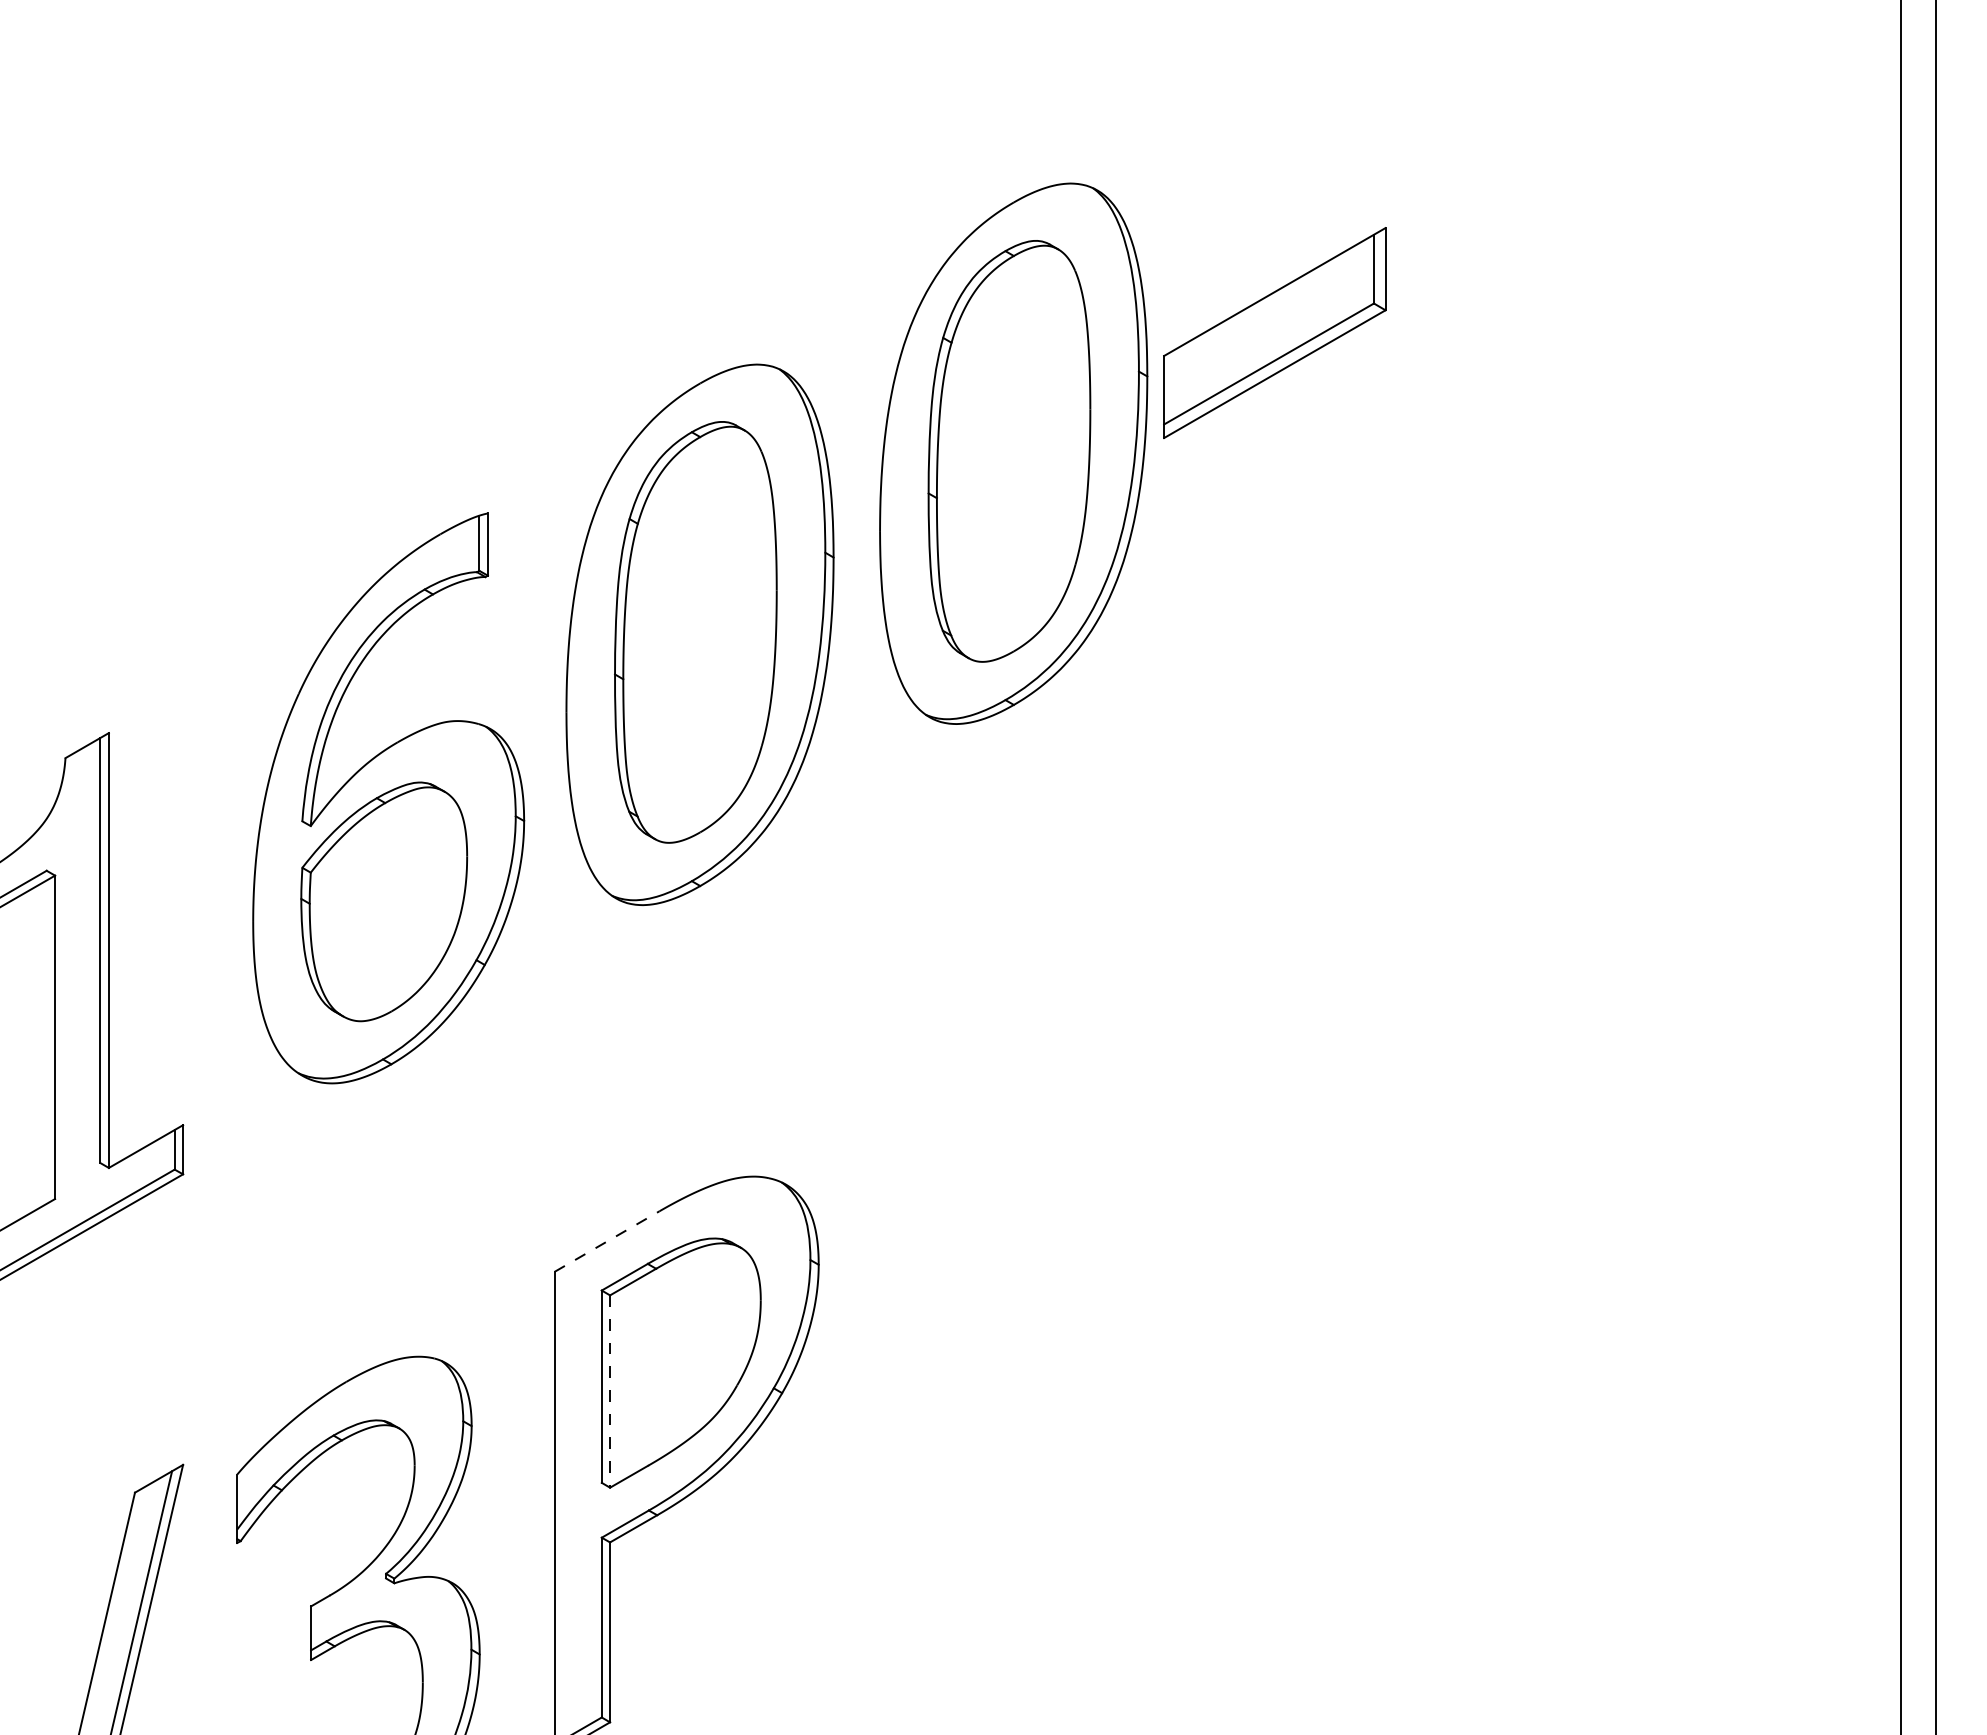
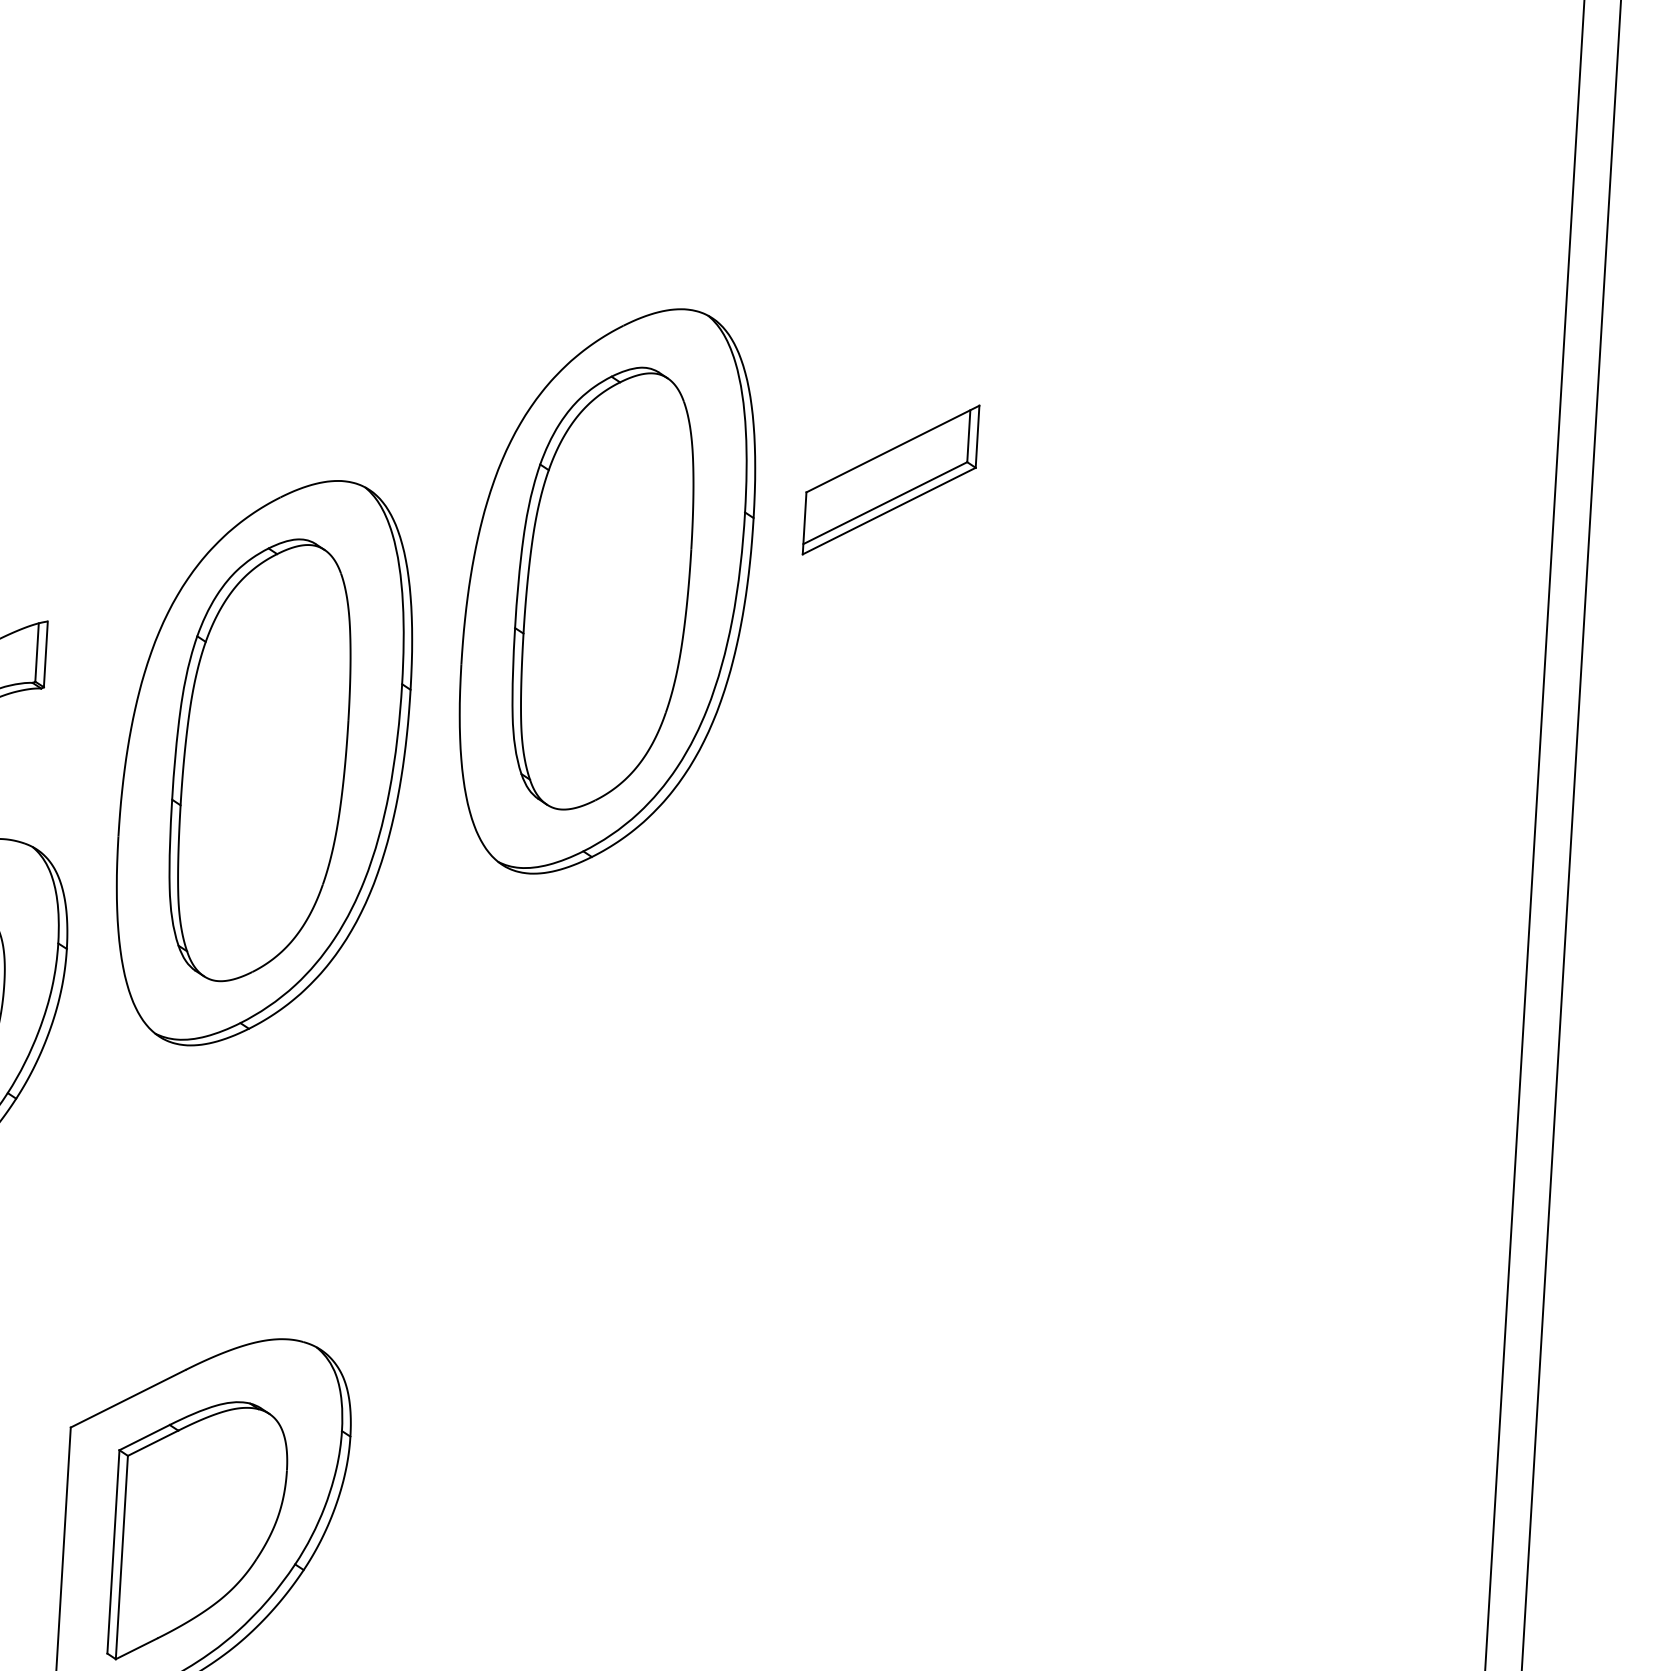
part: (1274, 332) -> (890, 479), size x0.71
line: (607, 1241) -> (128, 1398), dashed -> solid
line: (610, 1392) -> (122, 1558), dashed -> solid

